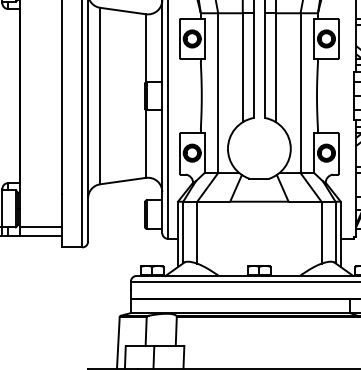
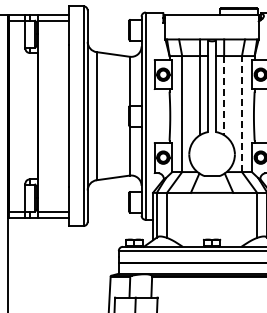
line: (276, 67) -> (224, 95), solid -> dashed
line: (299, 92) -> (241, 113), solid -> dashed

